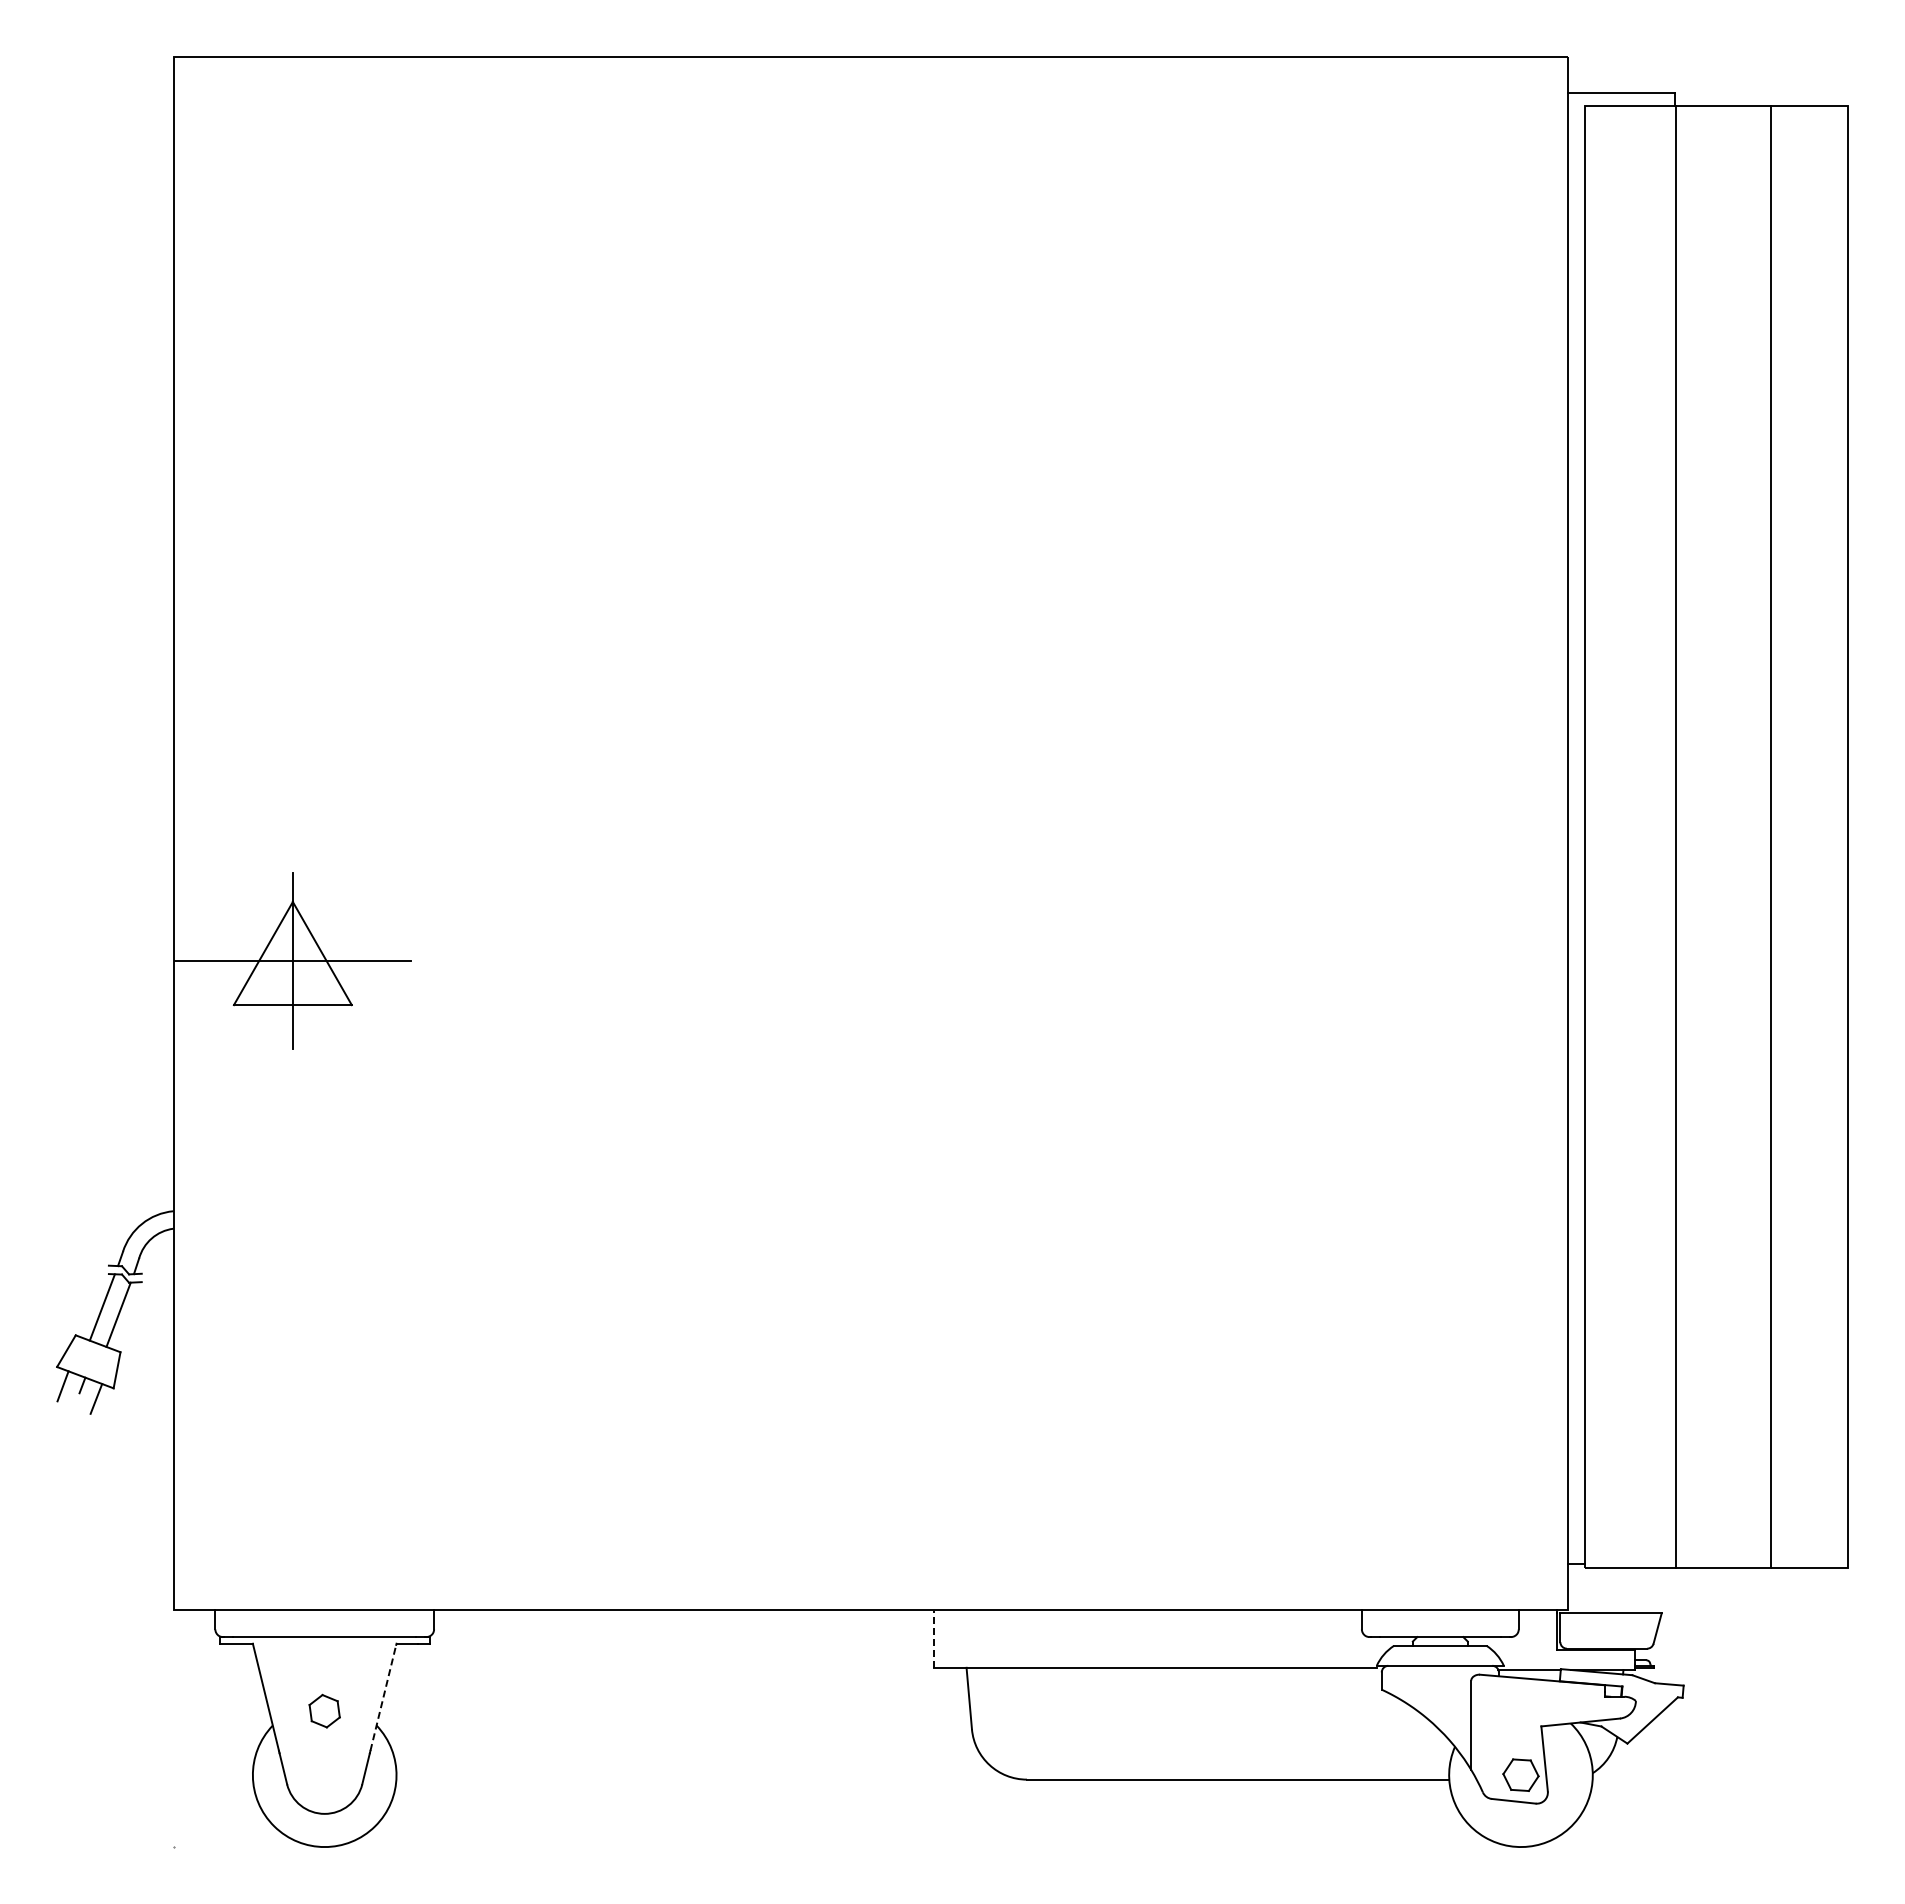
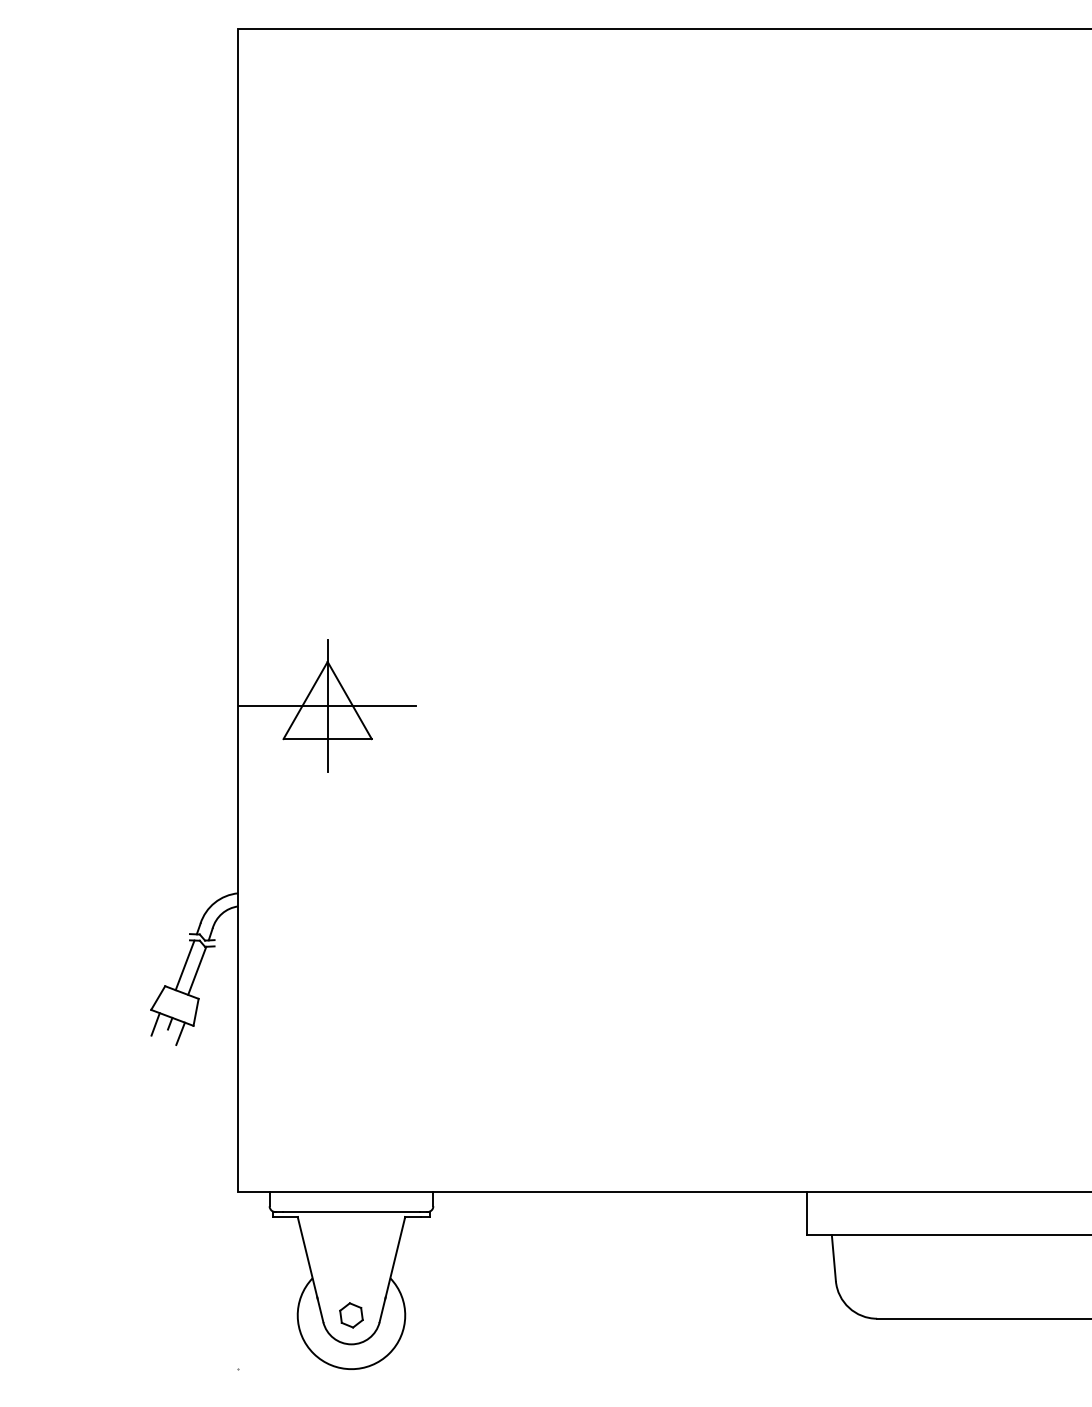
line: (933, 1638) -> (807, 1213), dashed -> solid
line: (383, 1697) -> (395, 1257), dashed -> solid
part: (324, 1710) -> (351, 1314), moved

